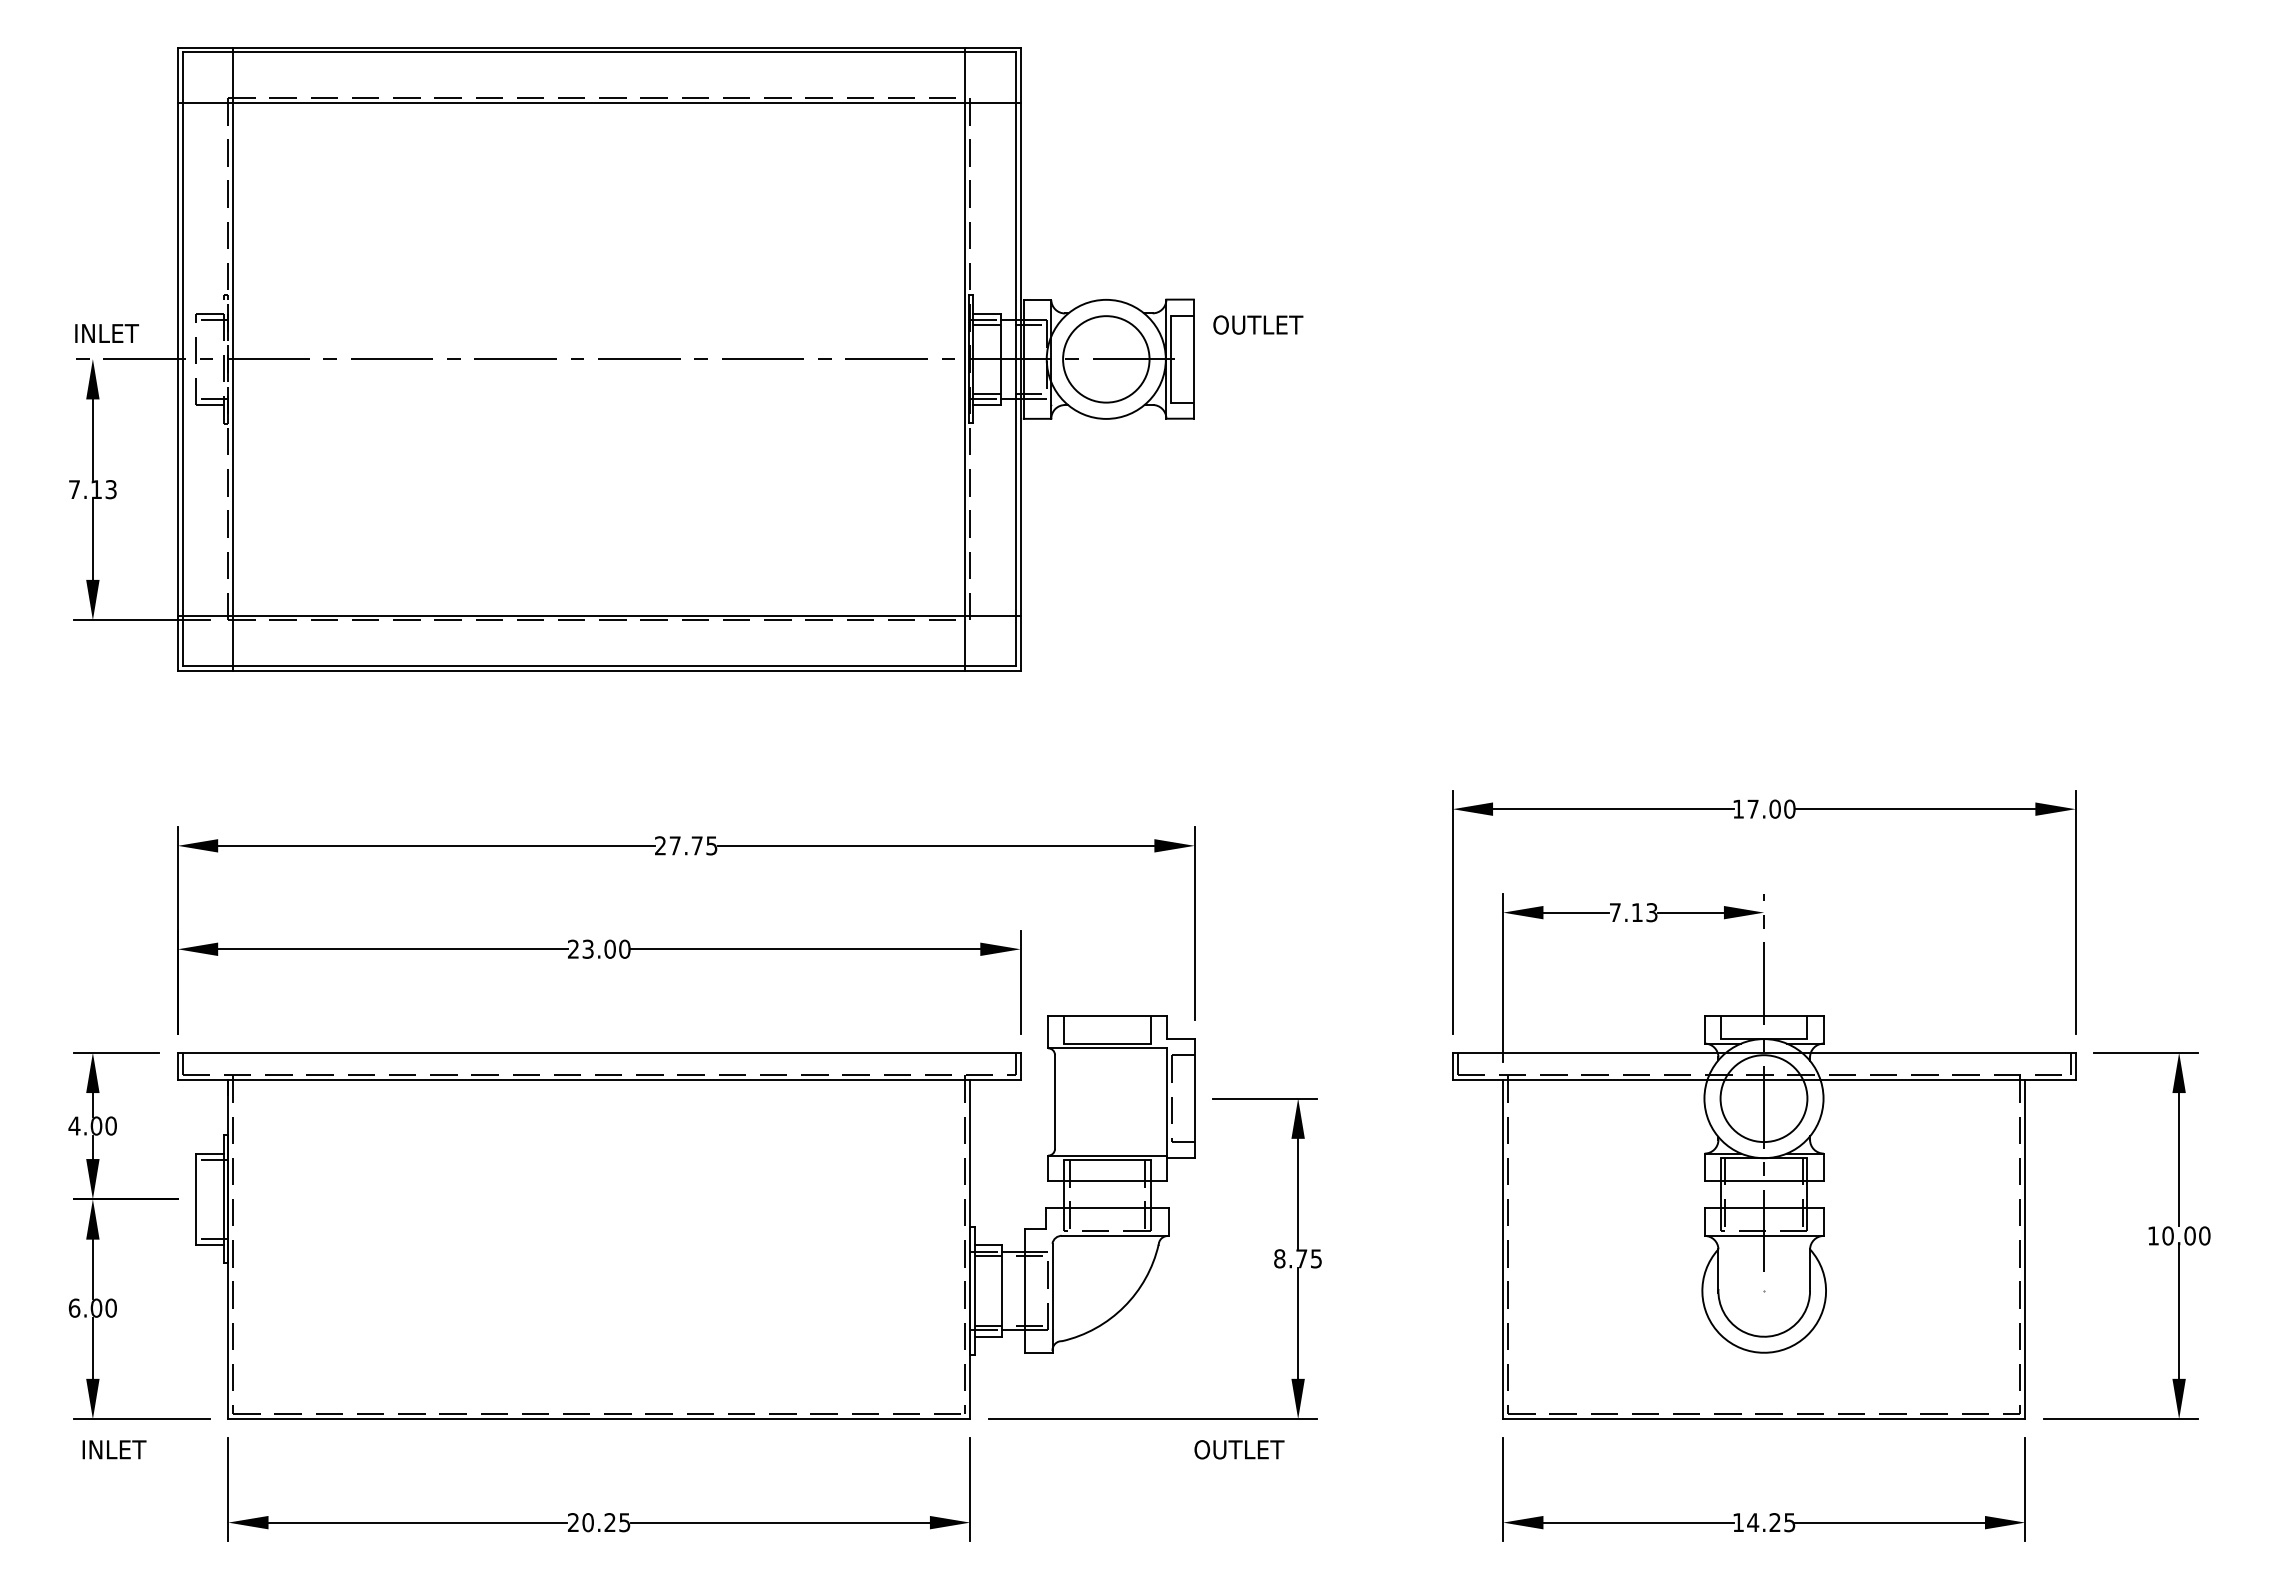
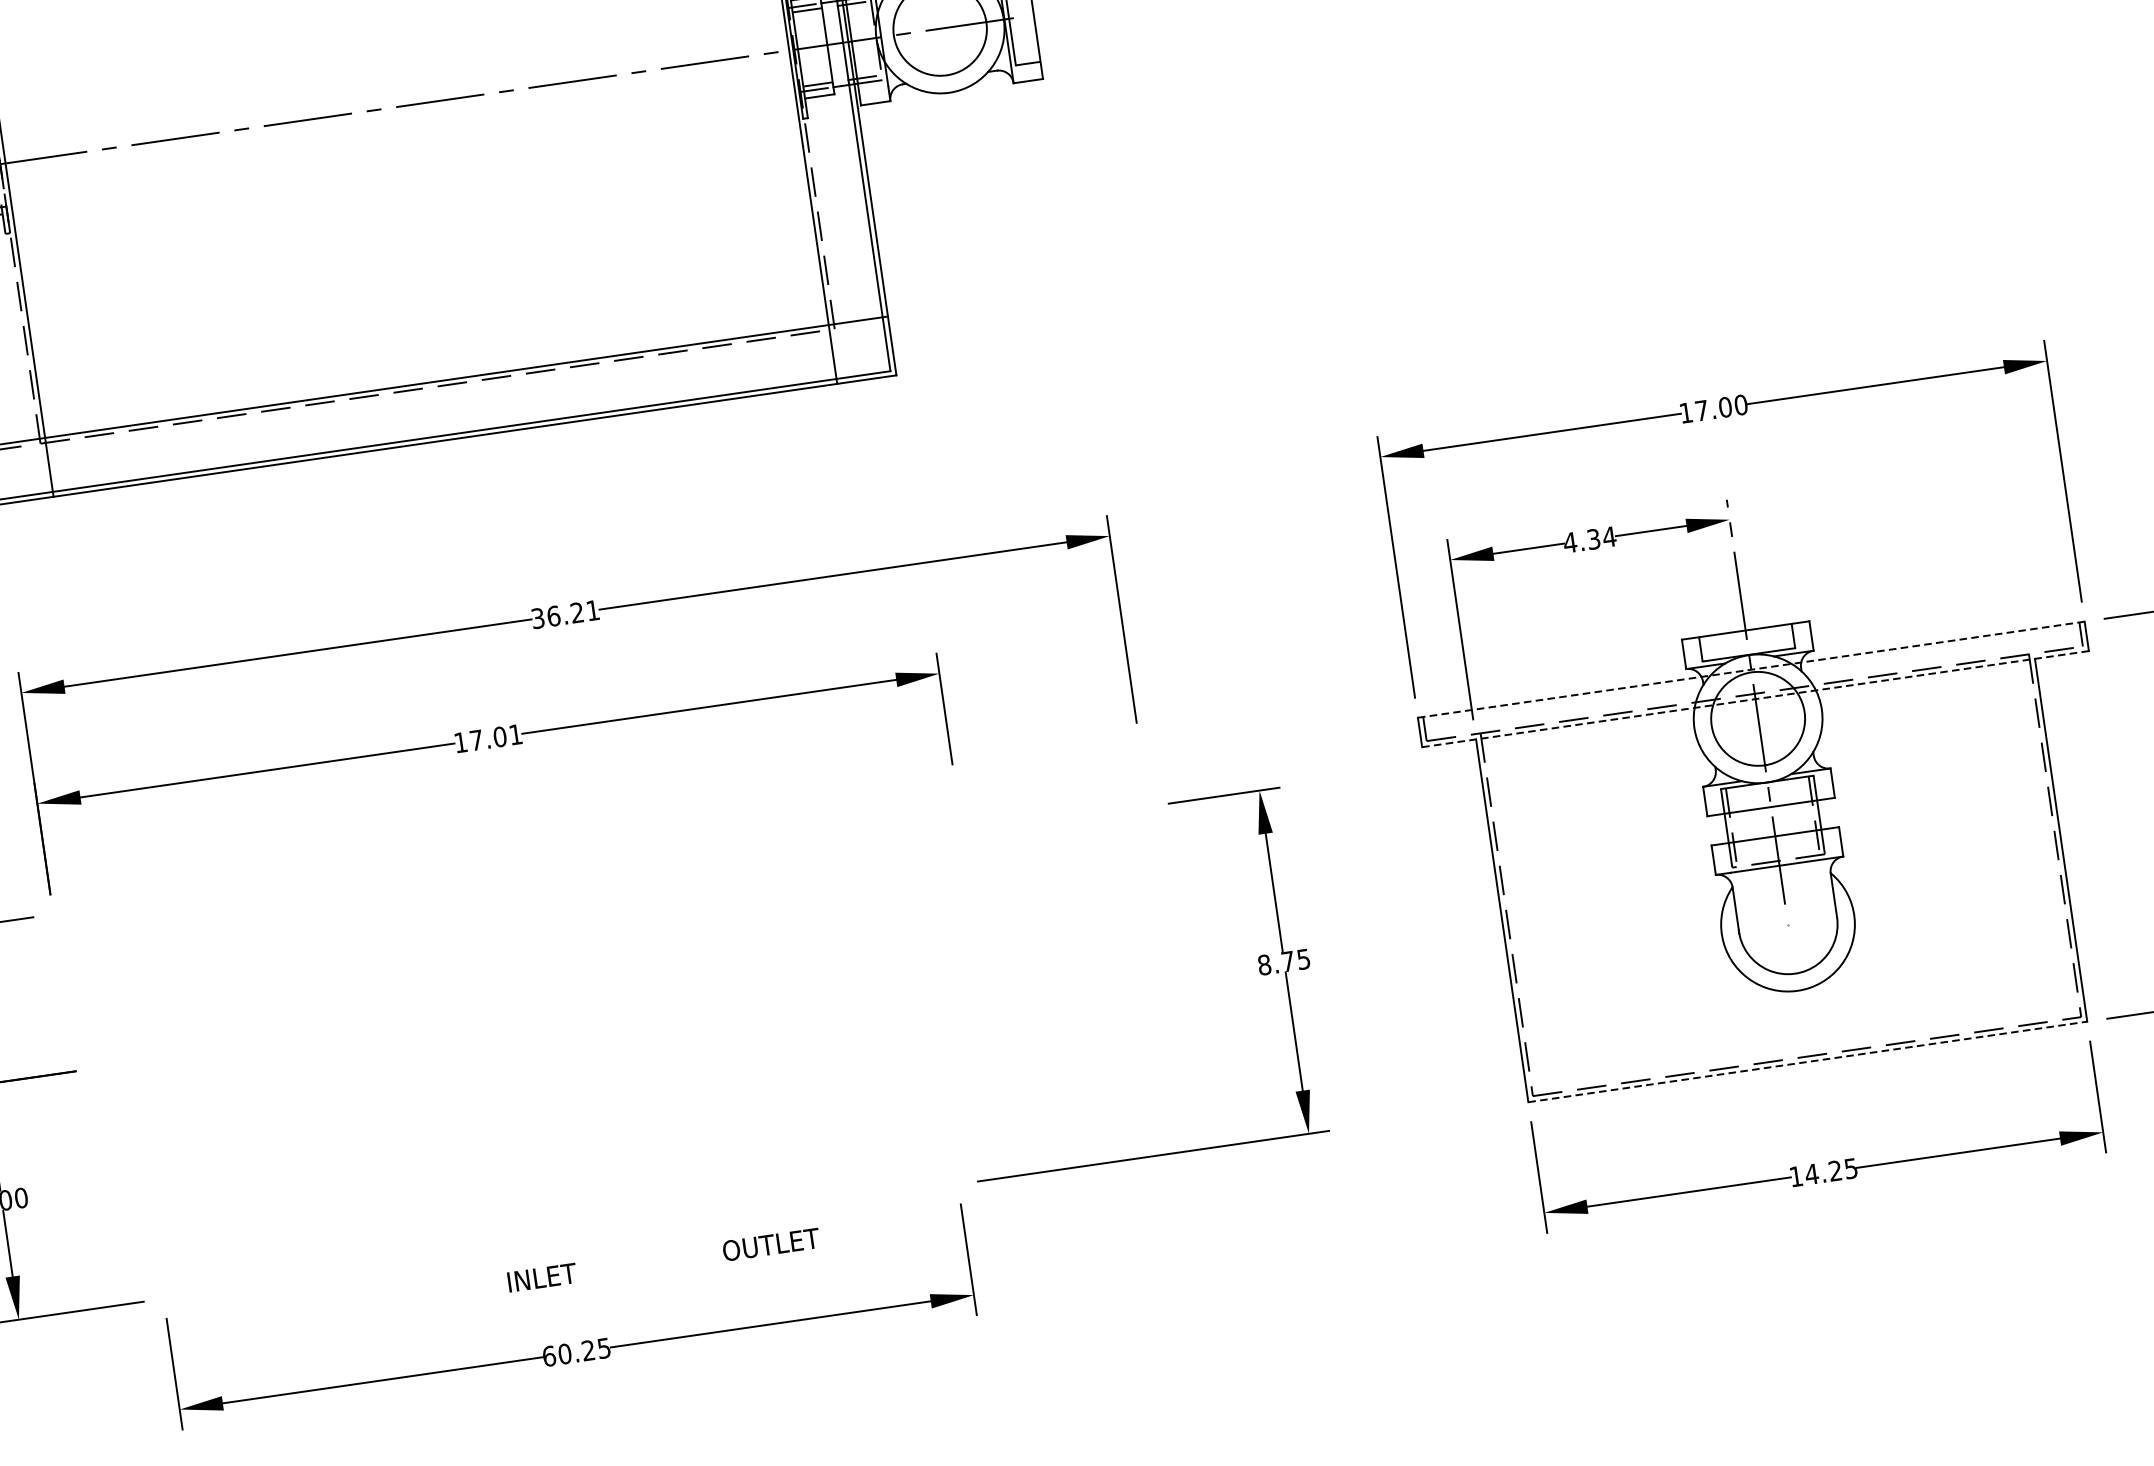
text: (686, 845) -> (565, 614), 27.75 -> 36.21
text: (1633, 912) -> (1589, 539), 7.13 -> 4.34
text: (599, 948) -> (488, 737), 23.00 -> 17.01
line: (1764, 1052) -> (1751, 669), solid -> dashed
line: (1764, 1080) -> (1755, 699), solid -> dashed
part: (686, 1217) -> (623, 1012), removed
line: (1764, 1419) -> (1808, 1062), solid -> dashed
text: (114, 1449) -> (542, 1277), moved
text: (1239, 1449) -> (771, 1244), moved
text: (573, 1522) -> (549, 1356), 20.25 -> 60.25

